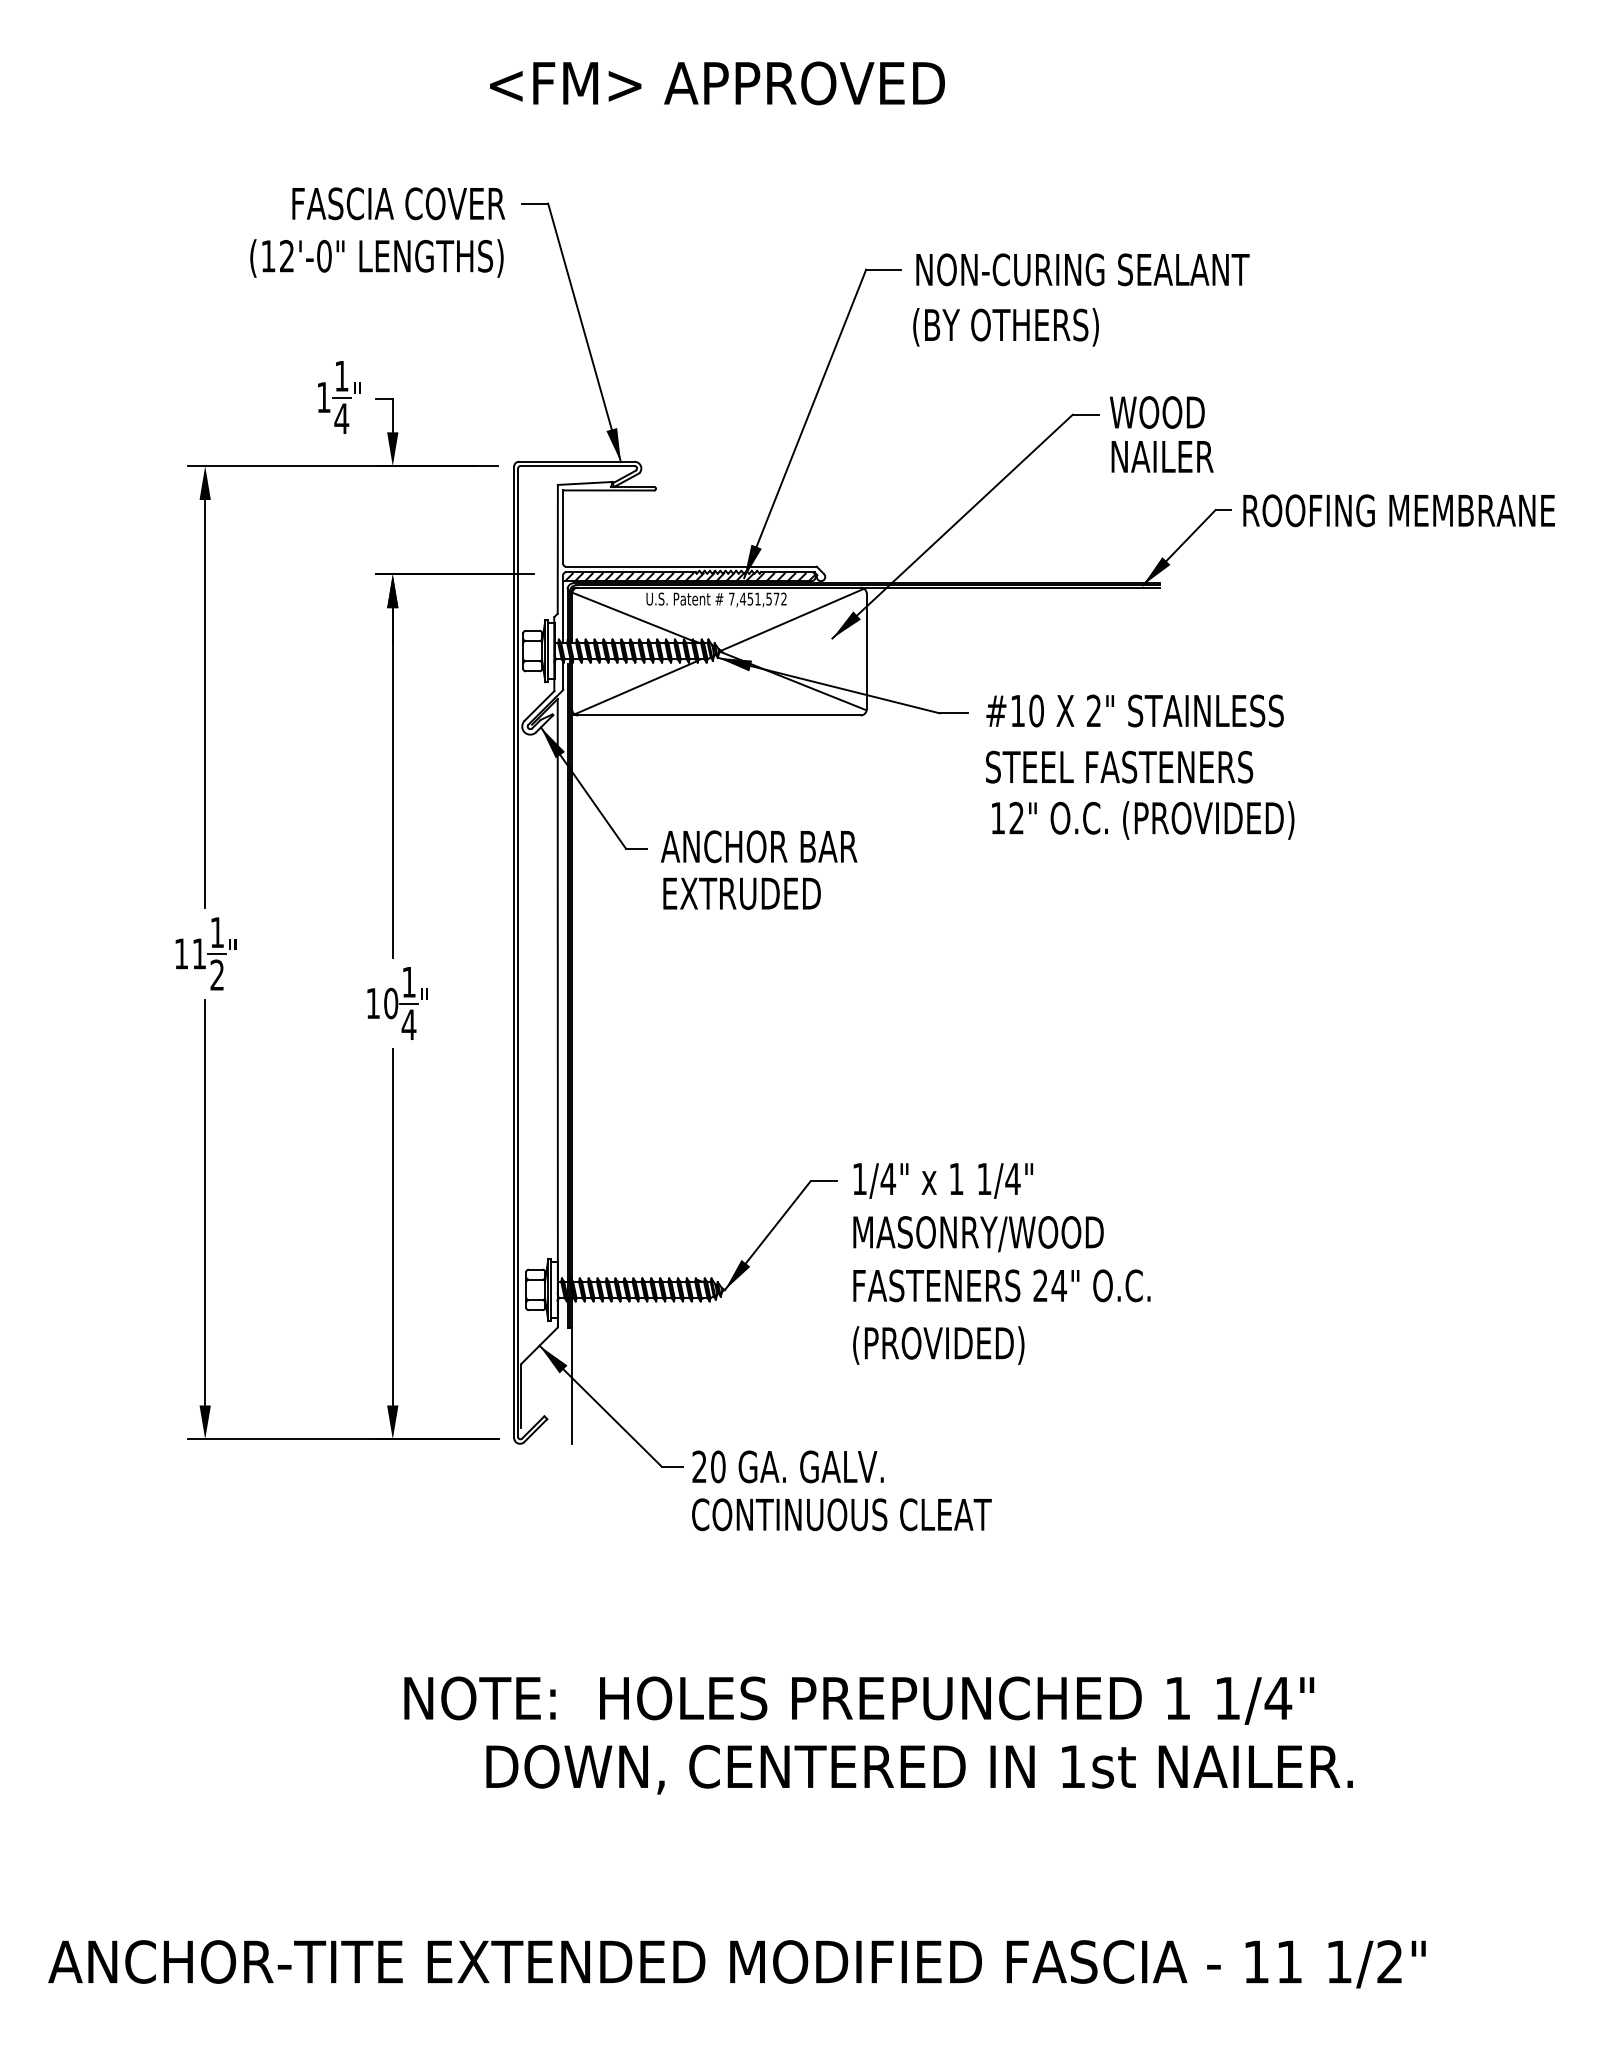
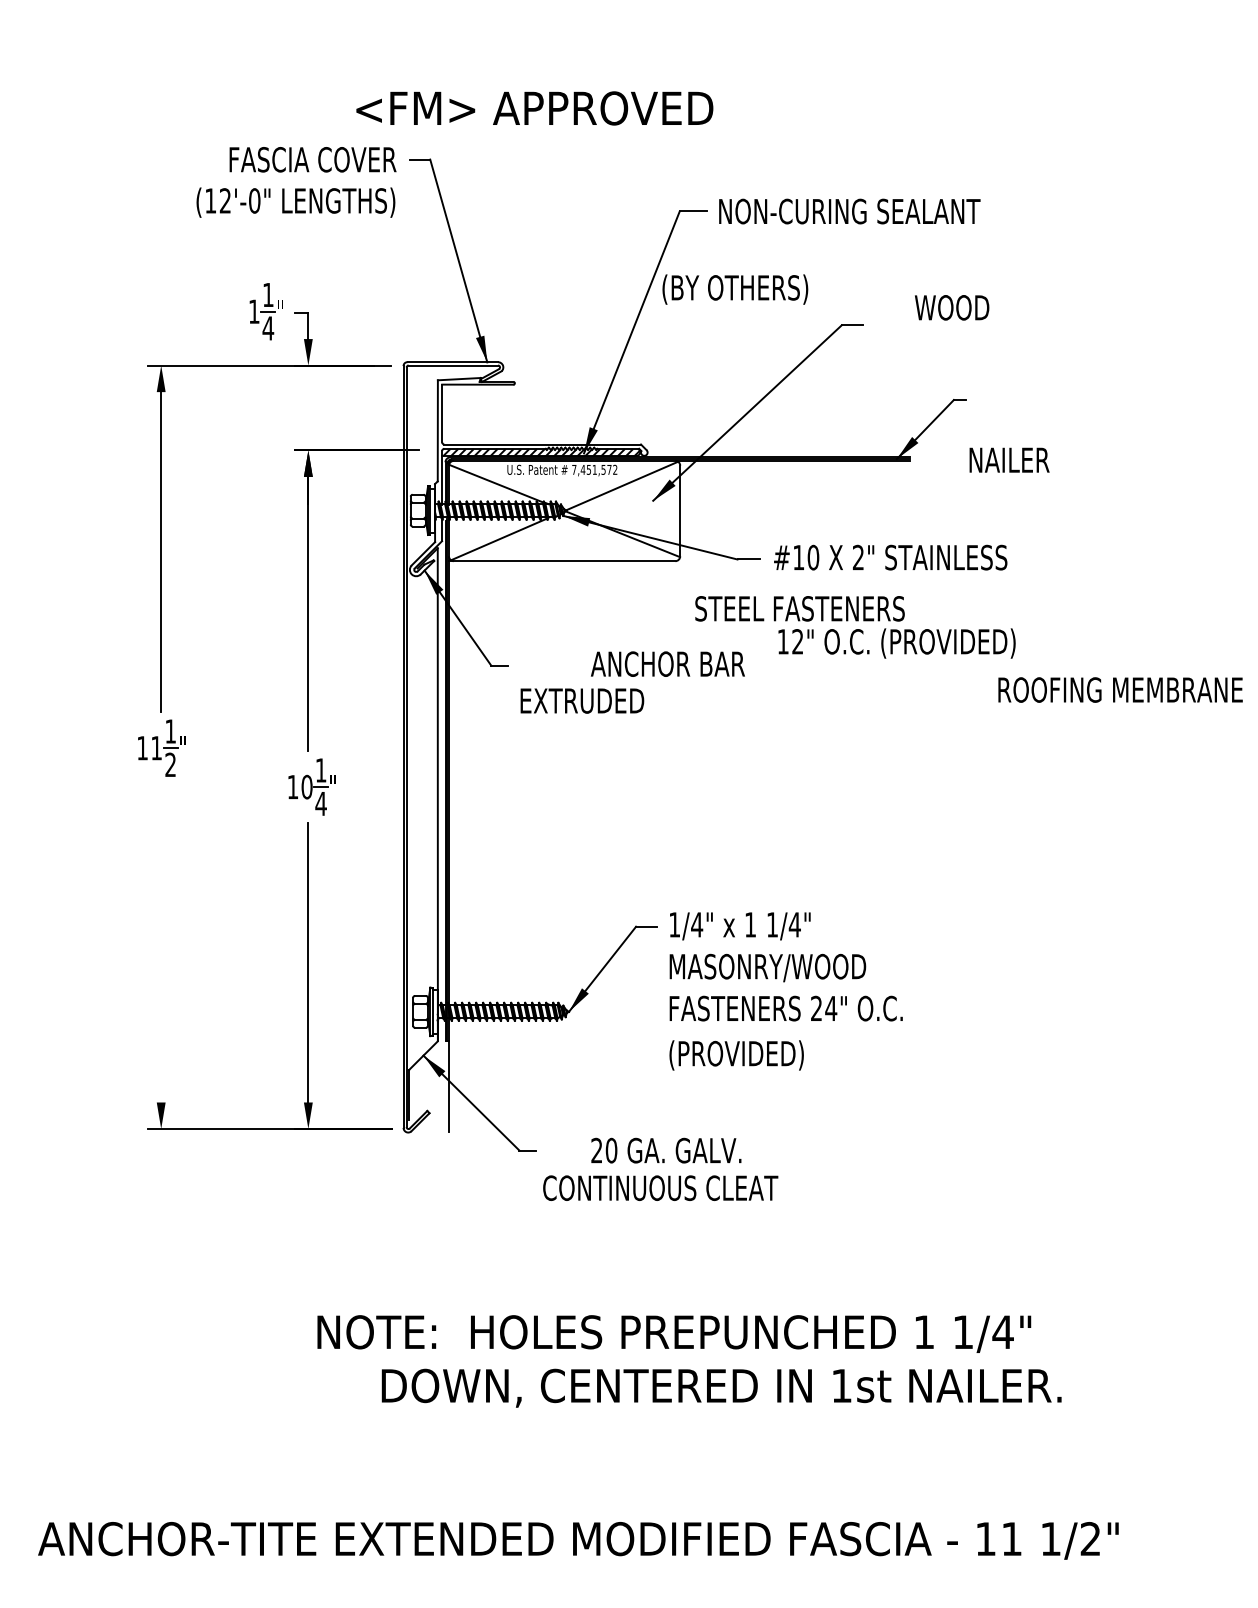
text: (717, 83) -> (534, 108), moved
text: (1005, 327) -> (734, 289), moved
text: (1157, 412) -> (952, 307), moved
text: (1162, 456) -> (1009, 459), moved
text: (1398, 510) -> (1120, 689), moved
text: (1119, 766) -> (800, 608), moved
text: (759, 846) -> (668, 663), moved
line: (205, 1202) -> (161, 943), removed
text: (787, 1466) -> (665, 1150), moved

